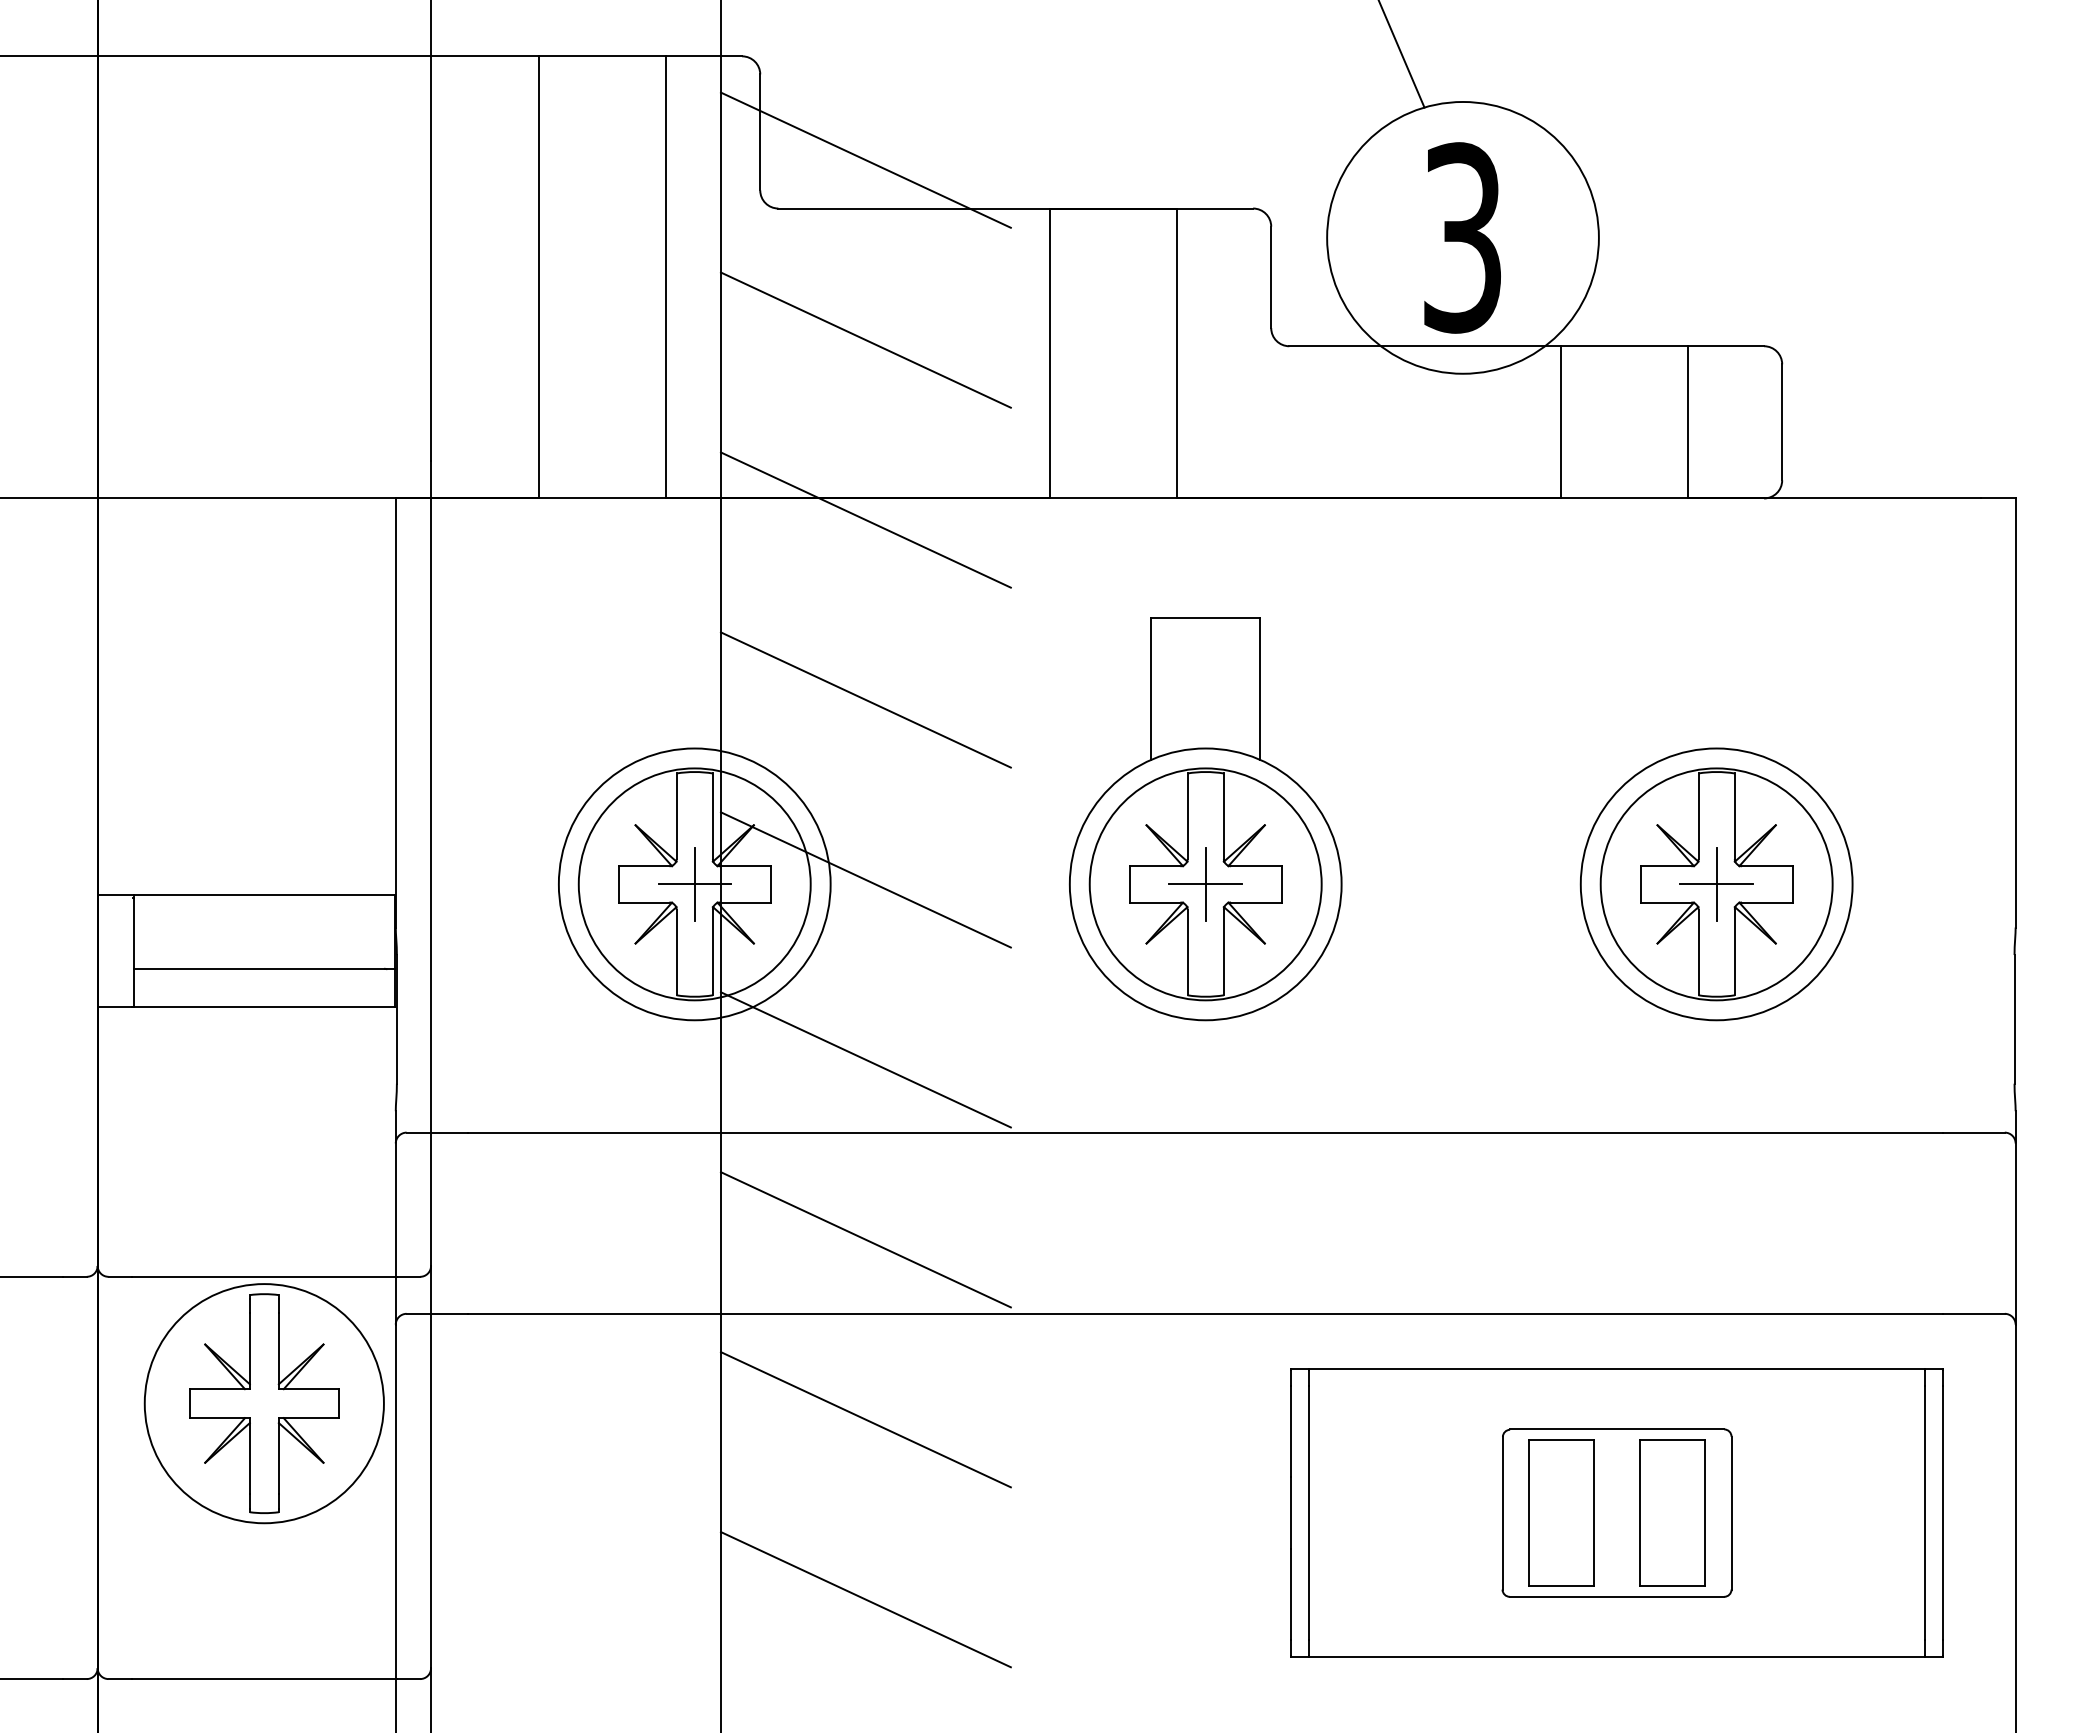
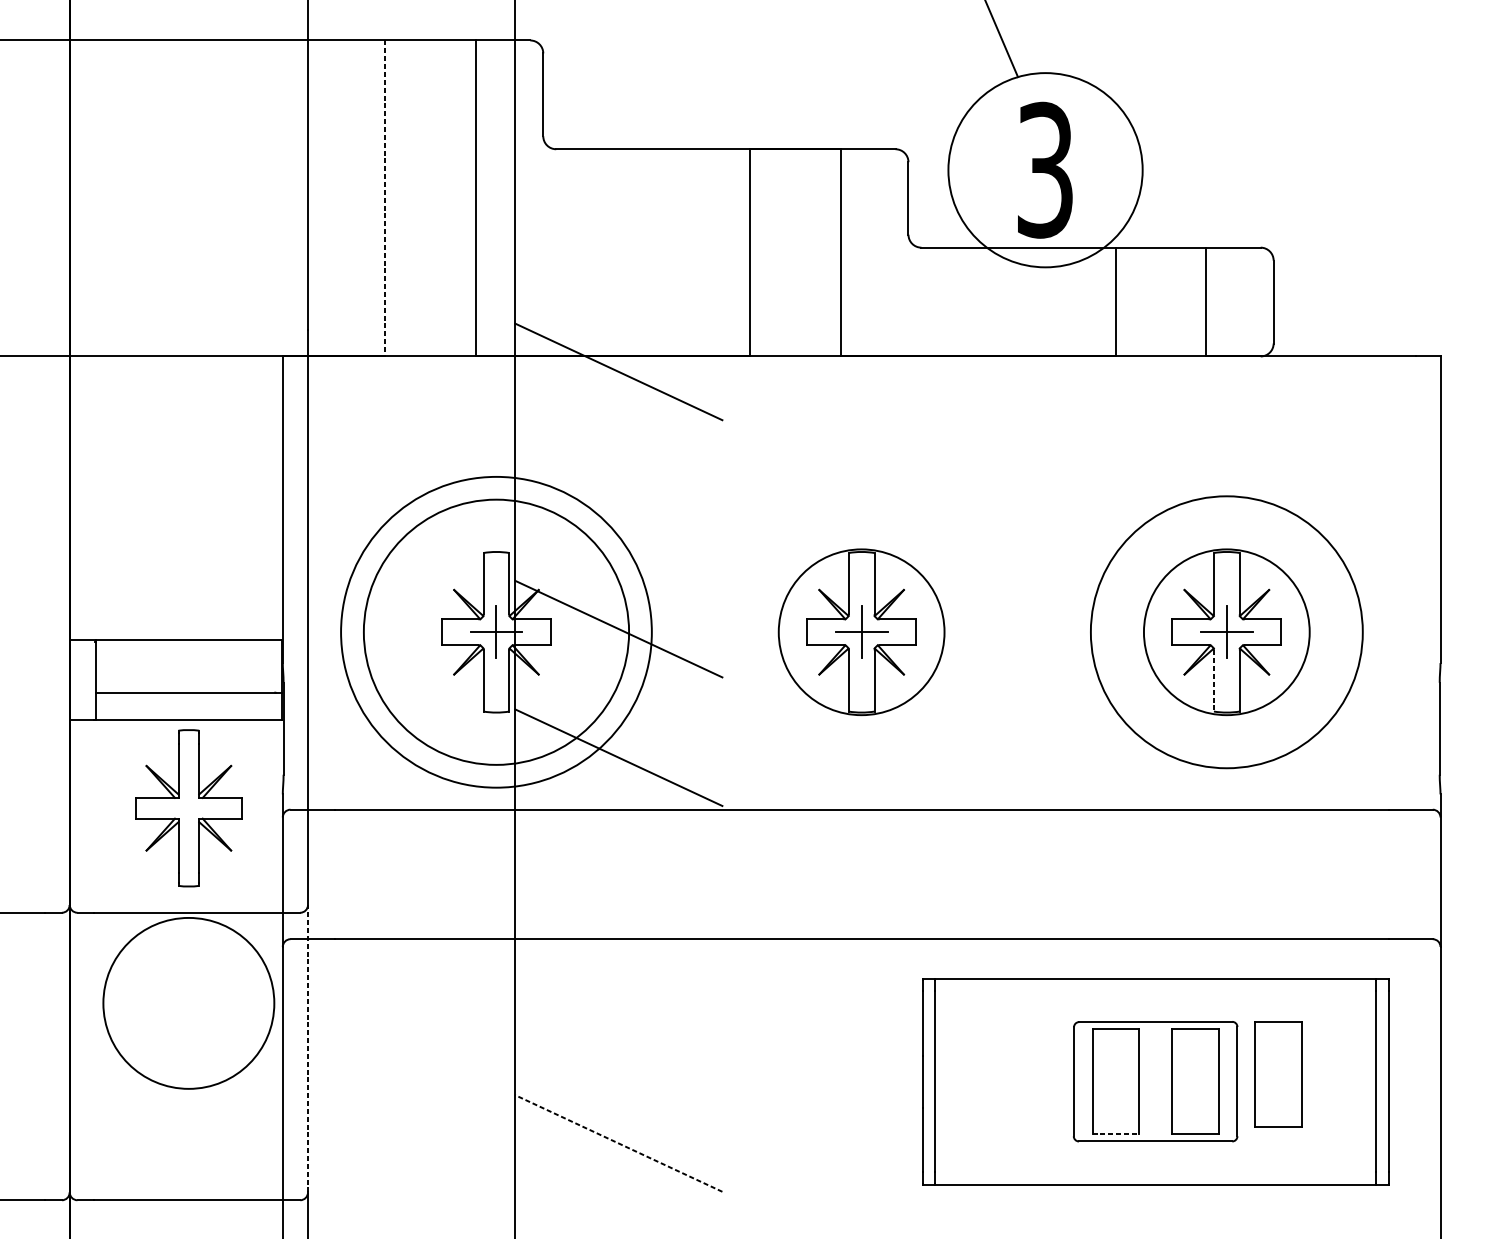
line: (865, 159) -> (618, 114), removed
line: (539, 277) -> (385, 198), solid -> dashed
line: (865, 339) -> (618, 242), removed
line: (865, 699) -> (618, 500), removed
part: (1205, 819) -> (861, 585), removed
circle: (694, 884) -> (496, 632), size x1.6
circle: (694, 884) -> (496, 632), size x1.6
circle: (1716, 884) -> (1226, 632), size x1.4
line: (1698, 952) -> (1213, 680), solid -> dashed
line: (865, 1239) -> (618, 886), removed
part: (264, 1403) -> (188, 808), moved
line: (865, 1419) -> (618, 1014), removed
line: (431, 1466) -> (308, 1048), solid -> dashed
part: (1788, 1502) -> (1278, 1074), added
line: (1561, 1586) -> (1115, 1134), solid -> dashed
line: (865, 1599) -> (618, 1143), solid -> dashed

